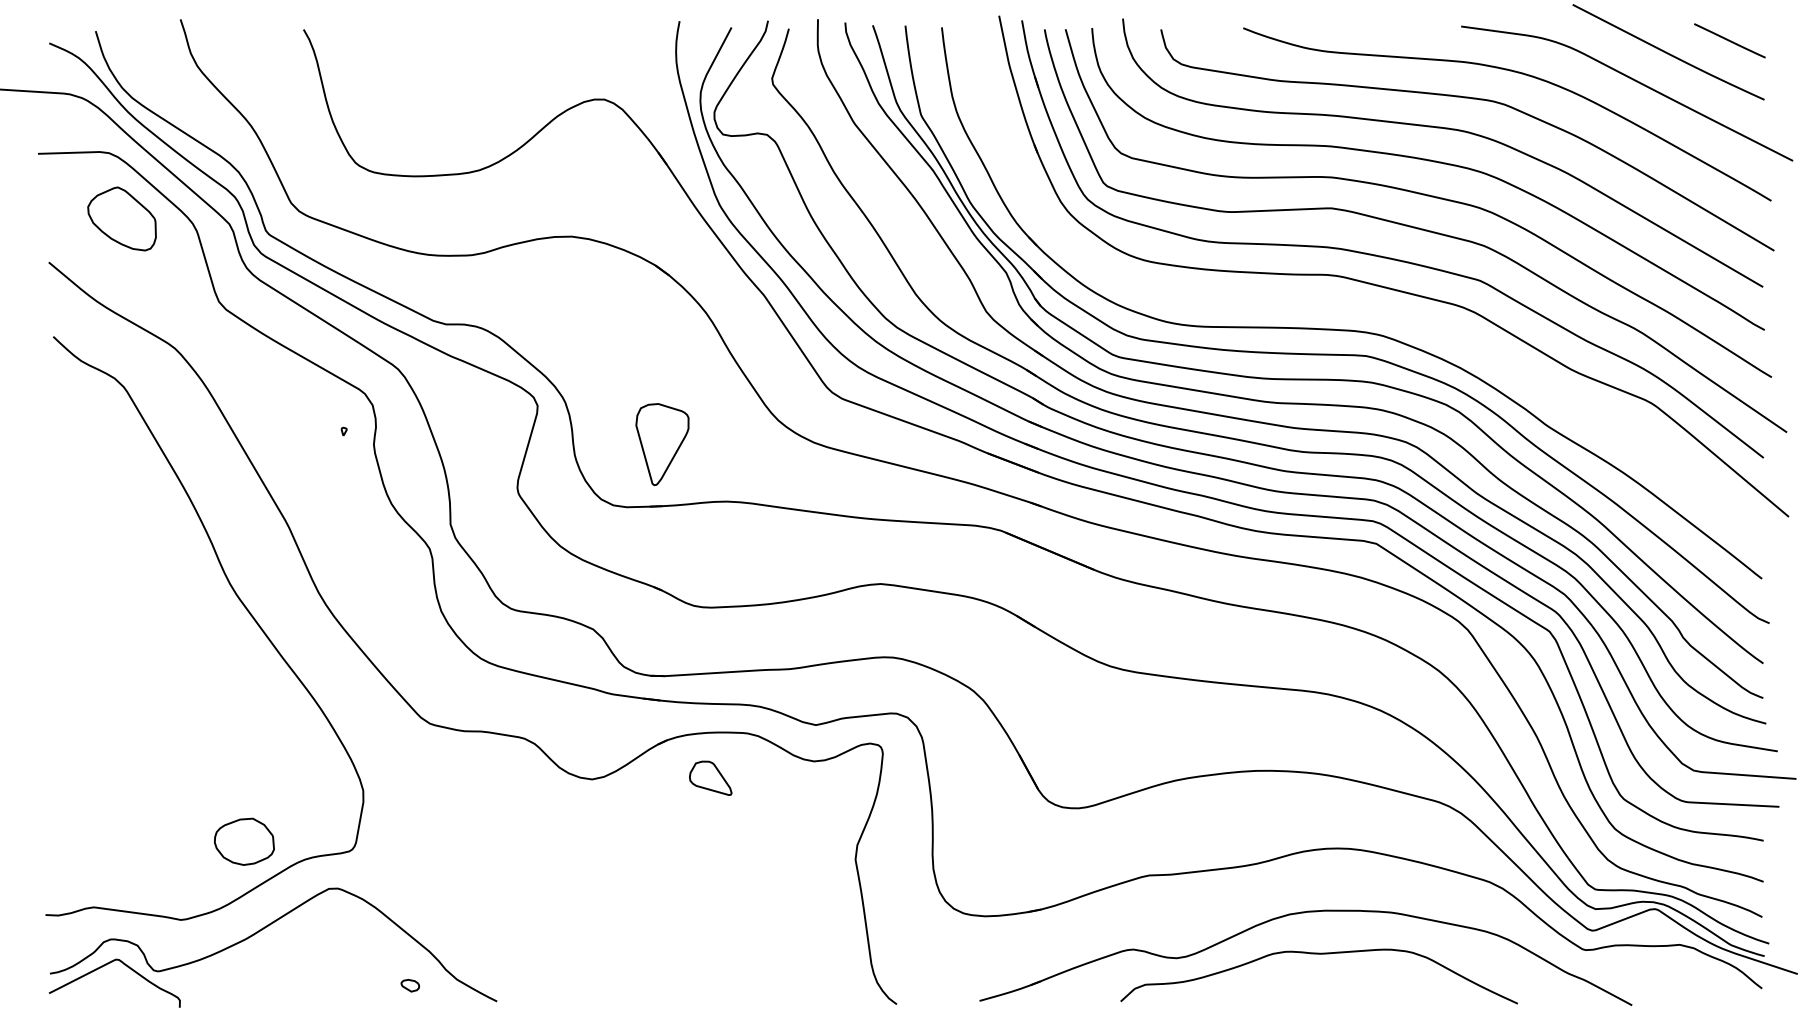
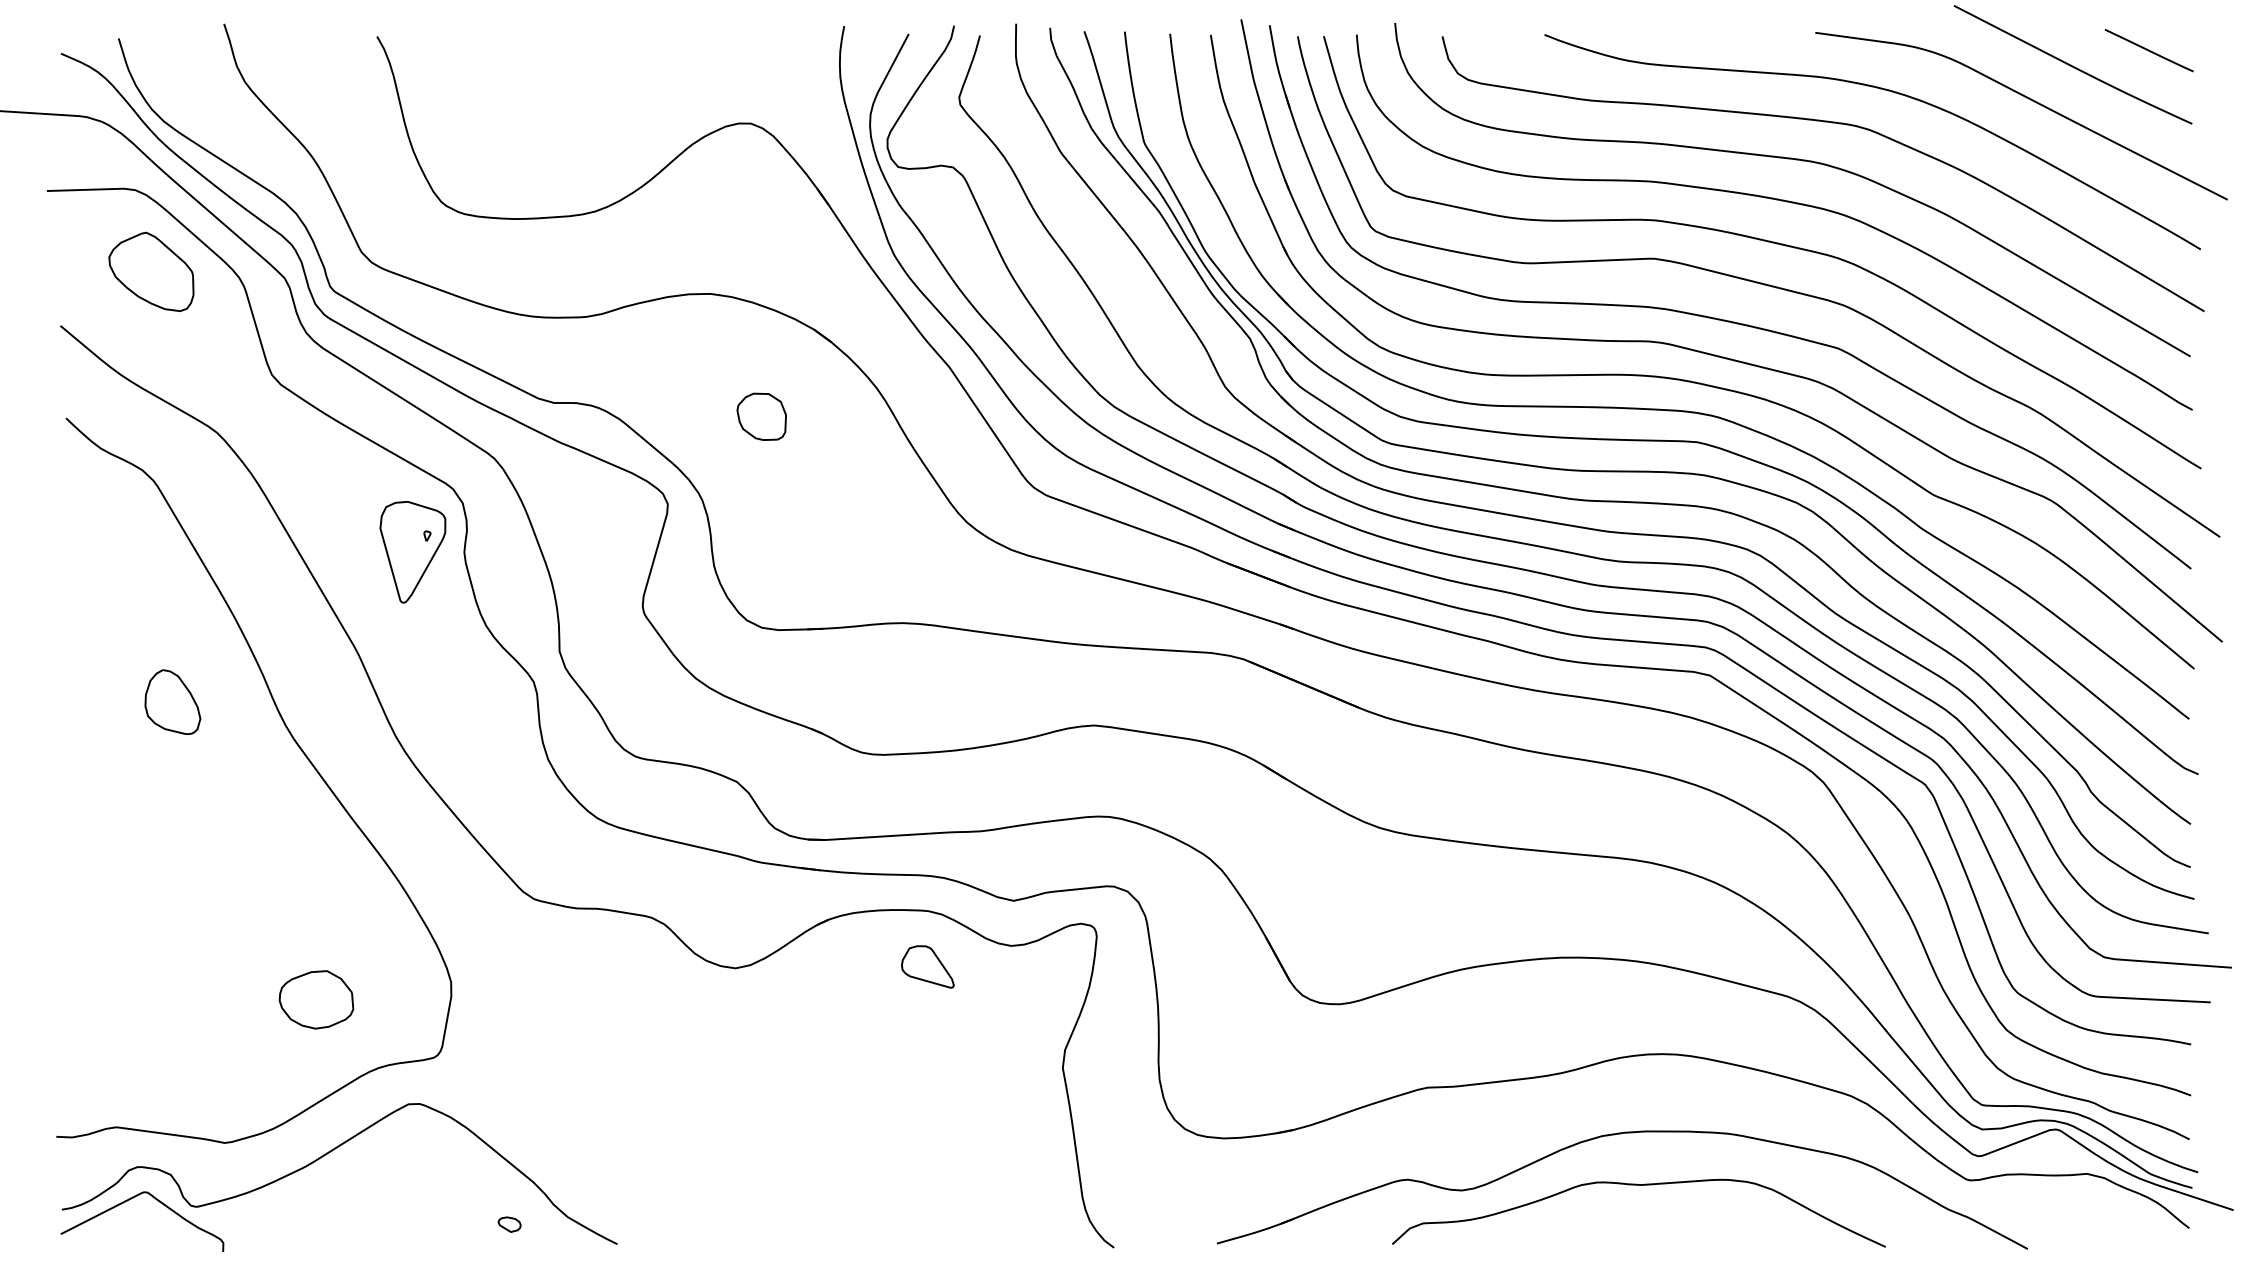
part: (1364, 307) -> (1695, 381), added
part: (613, 335) -> (761, 416), added
part: (662, 444) -> (412, 552), moved
part: (139, 564) -> (172, 701), added
part: (710, 777) -> (927, 966), moved
part: (244, 841) -> (316, 999), moved

